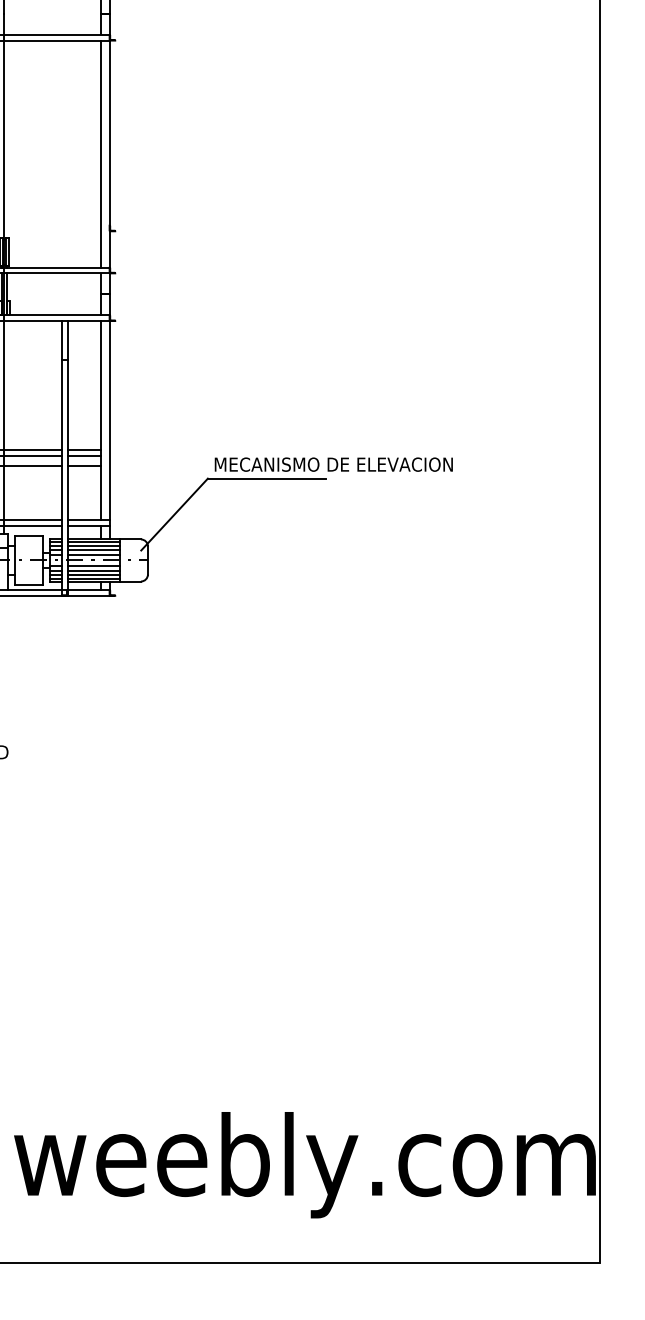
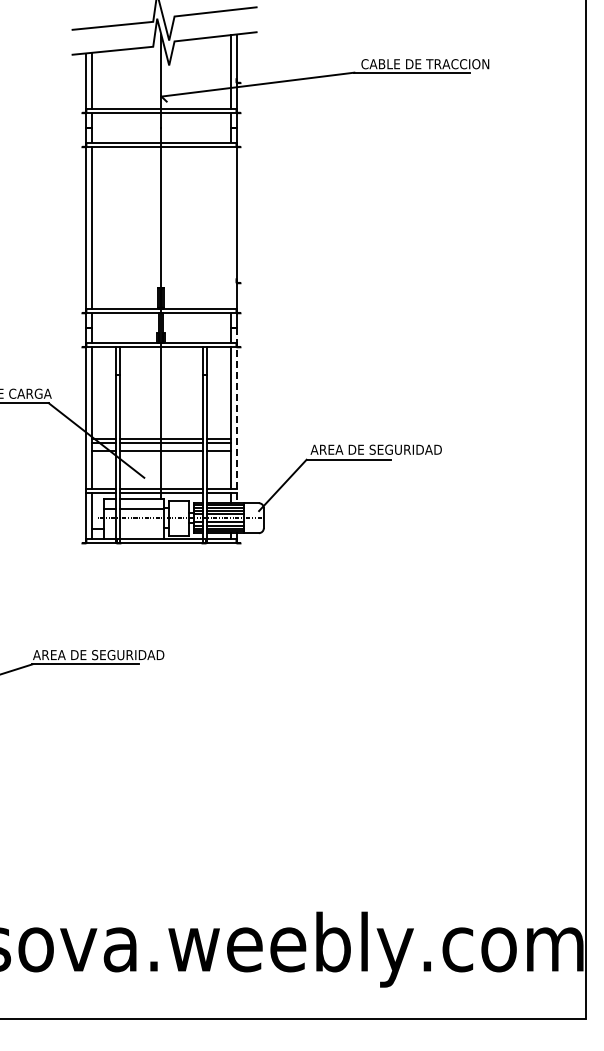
line: (101, 154) -> (230, 228), removed
line: (109, 417) -> (236, 416), solid -> dashed
text: (332, 464) -> (395, 449), MECANISMO DE ELEVACION -> AREA DE SEGURIDAD

